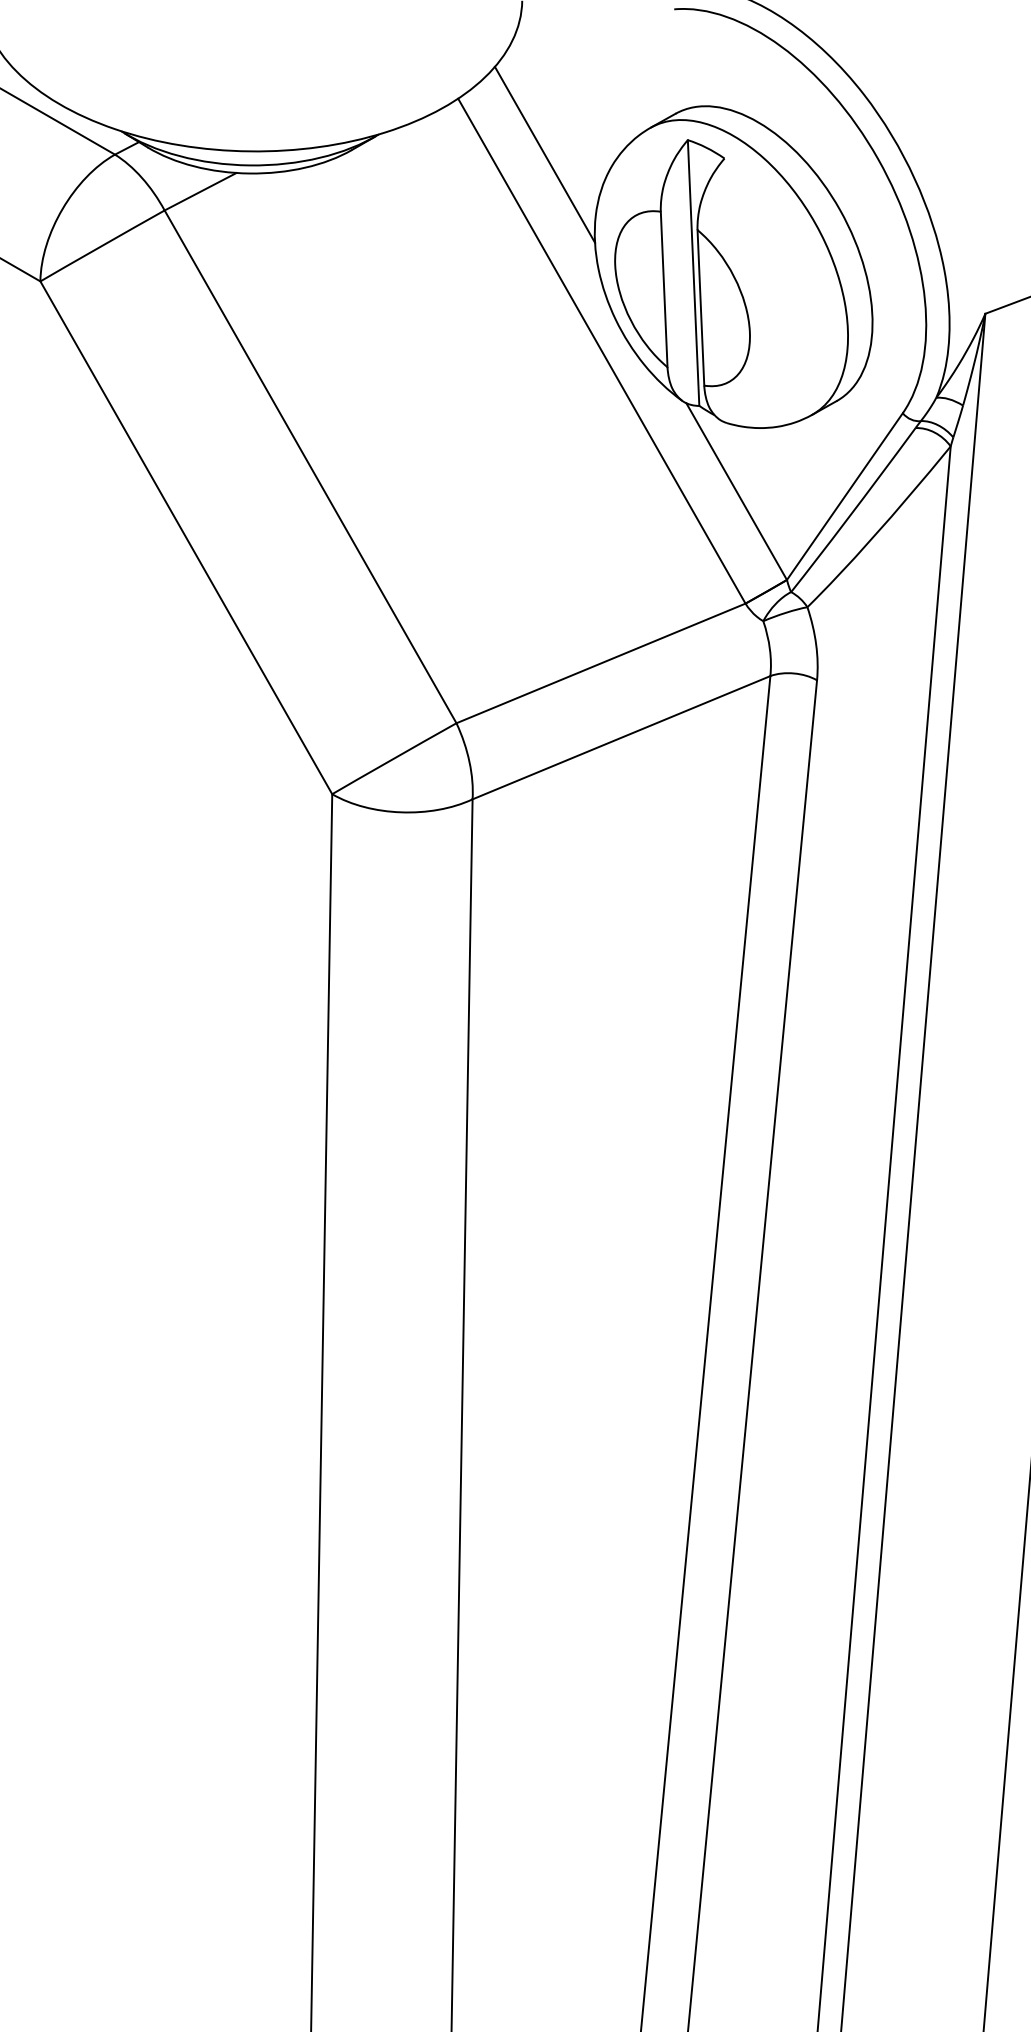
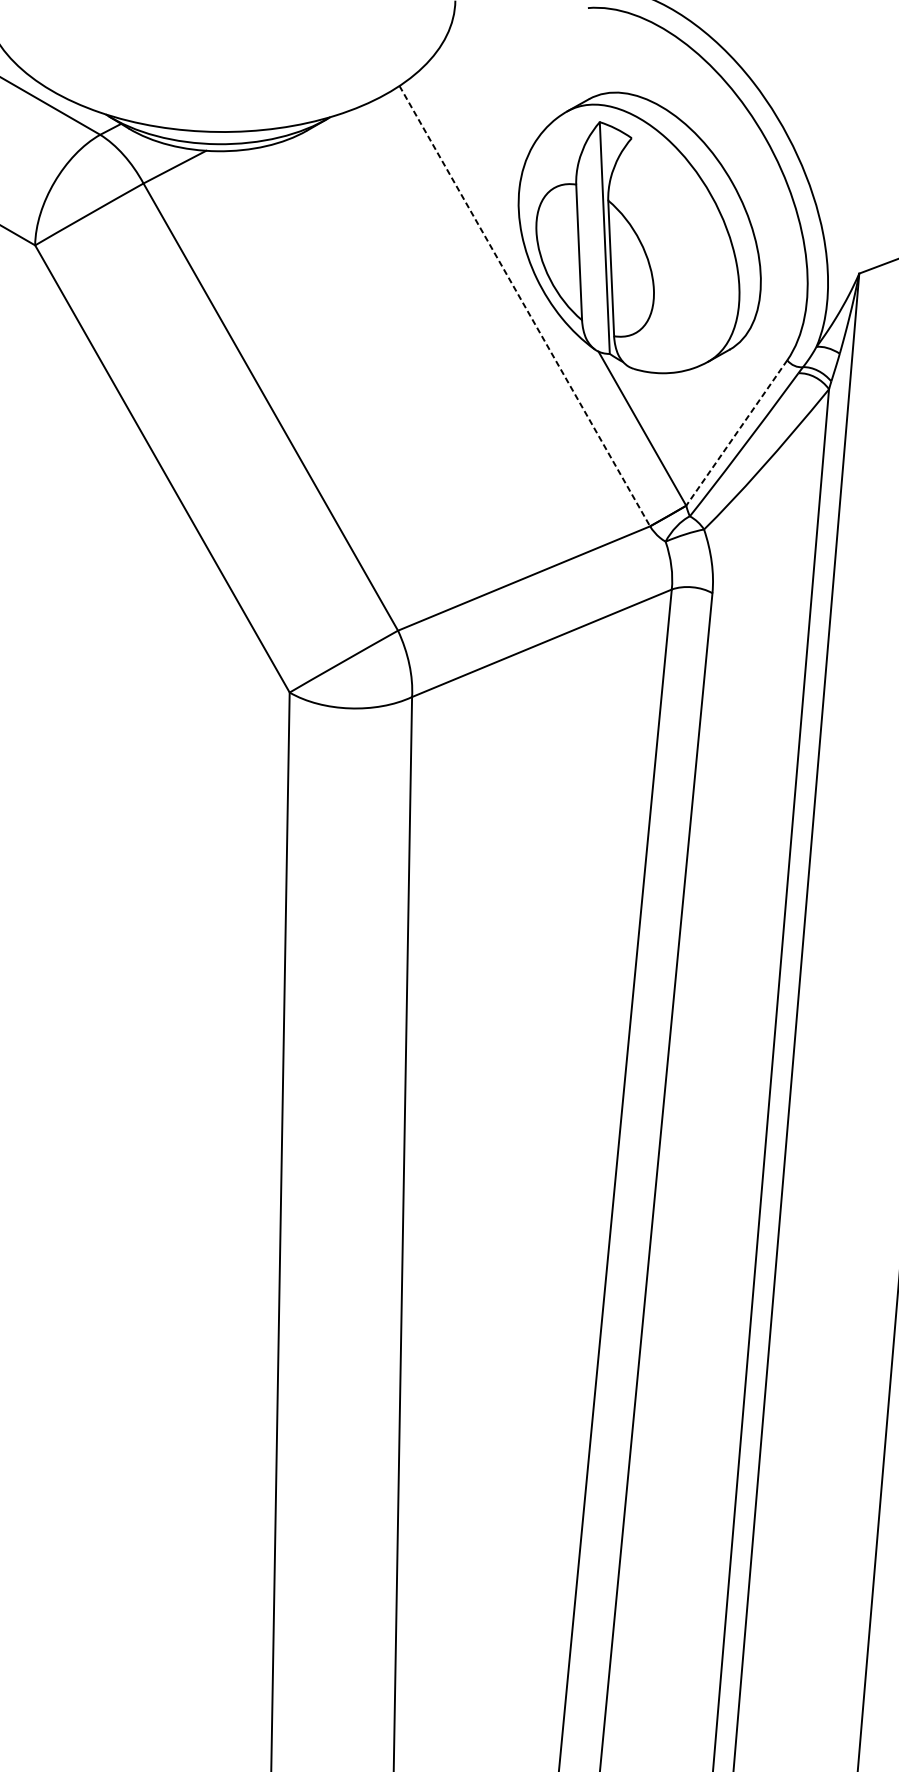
line: (544, 154) -> (474, 134), removed
line: (602, 351) -> (525, 306), solid -> dashed
line: (844, 496) -> (736, 432), solid -> dashed

